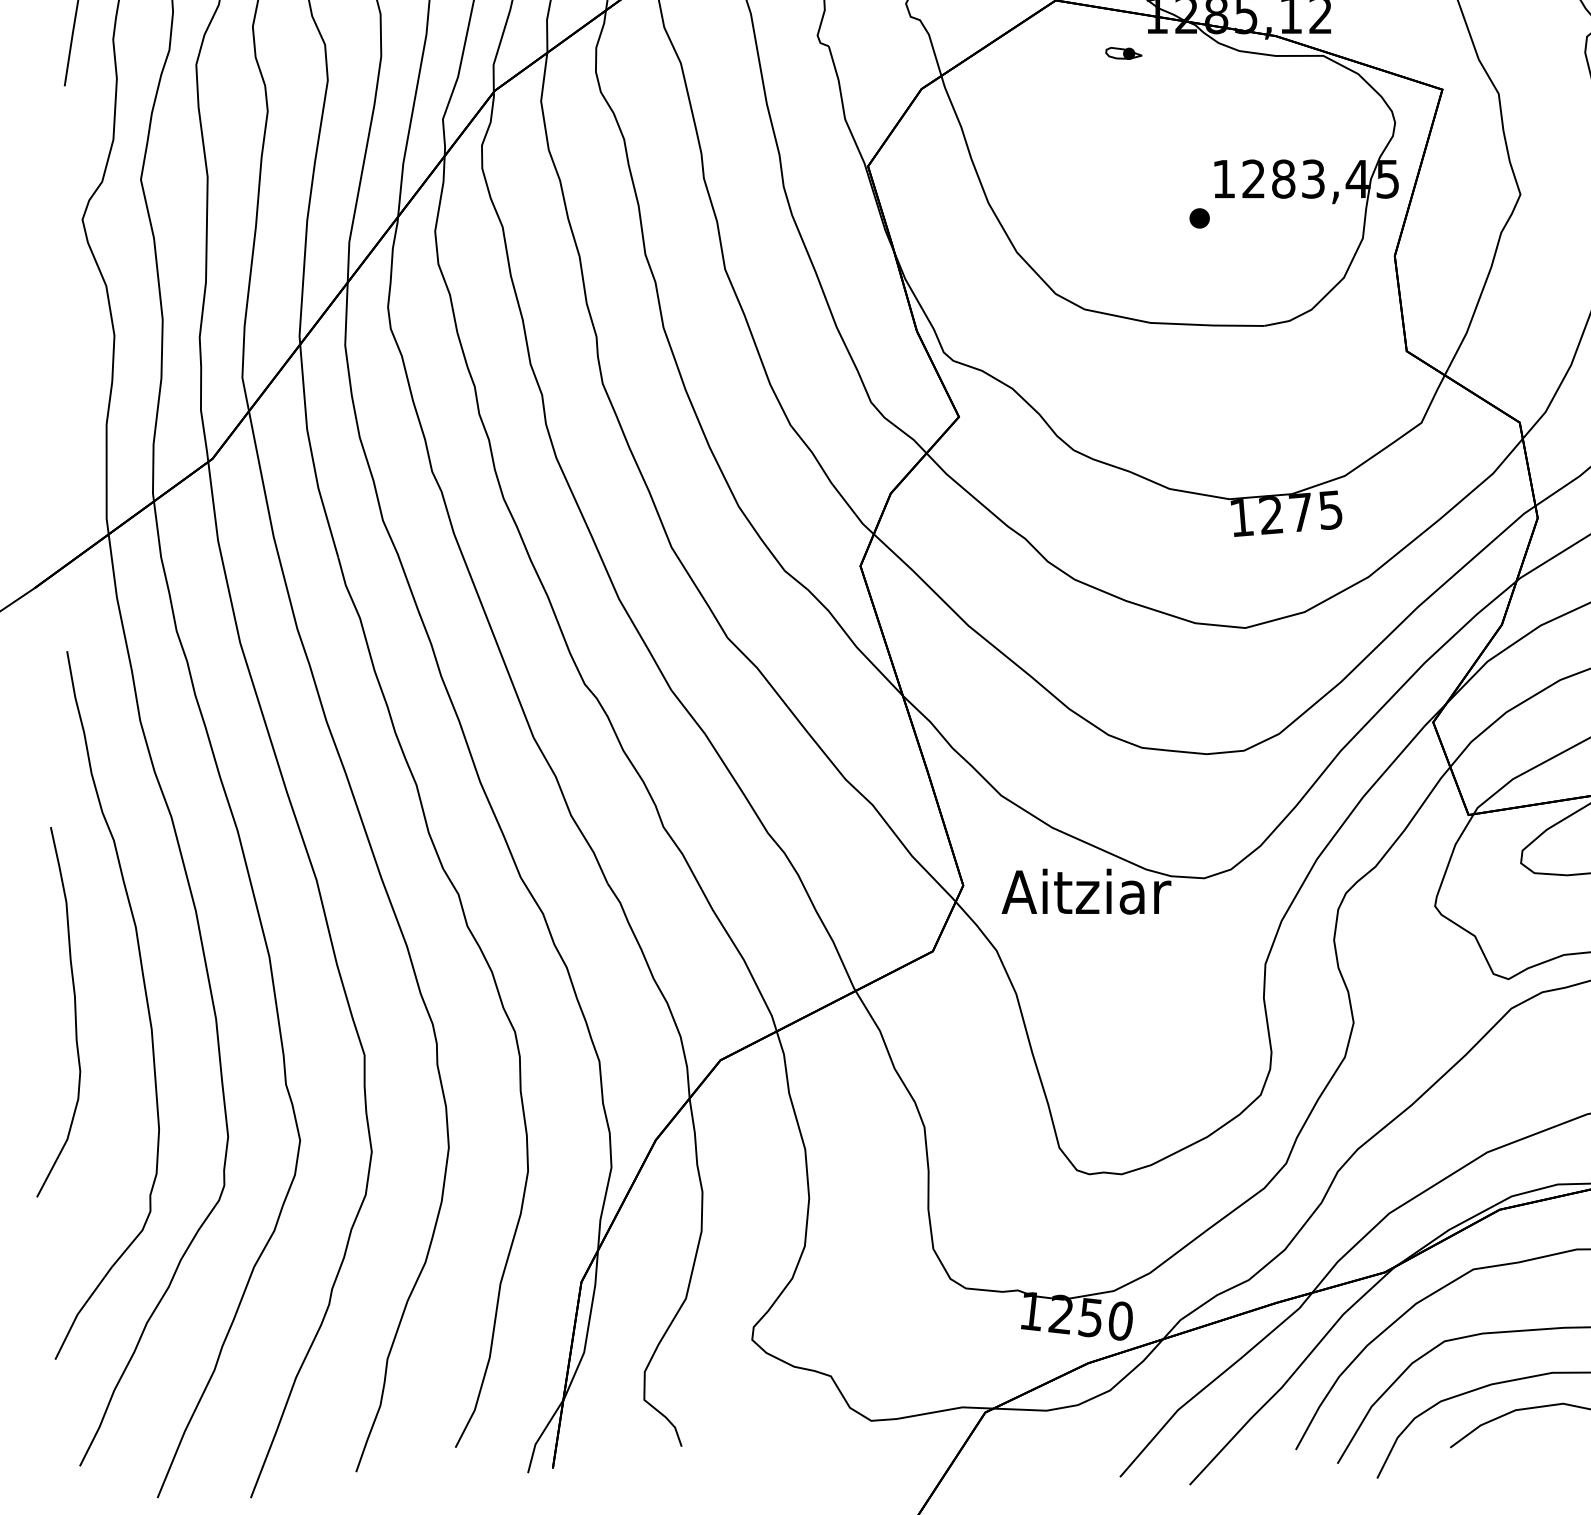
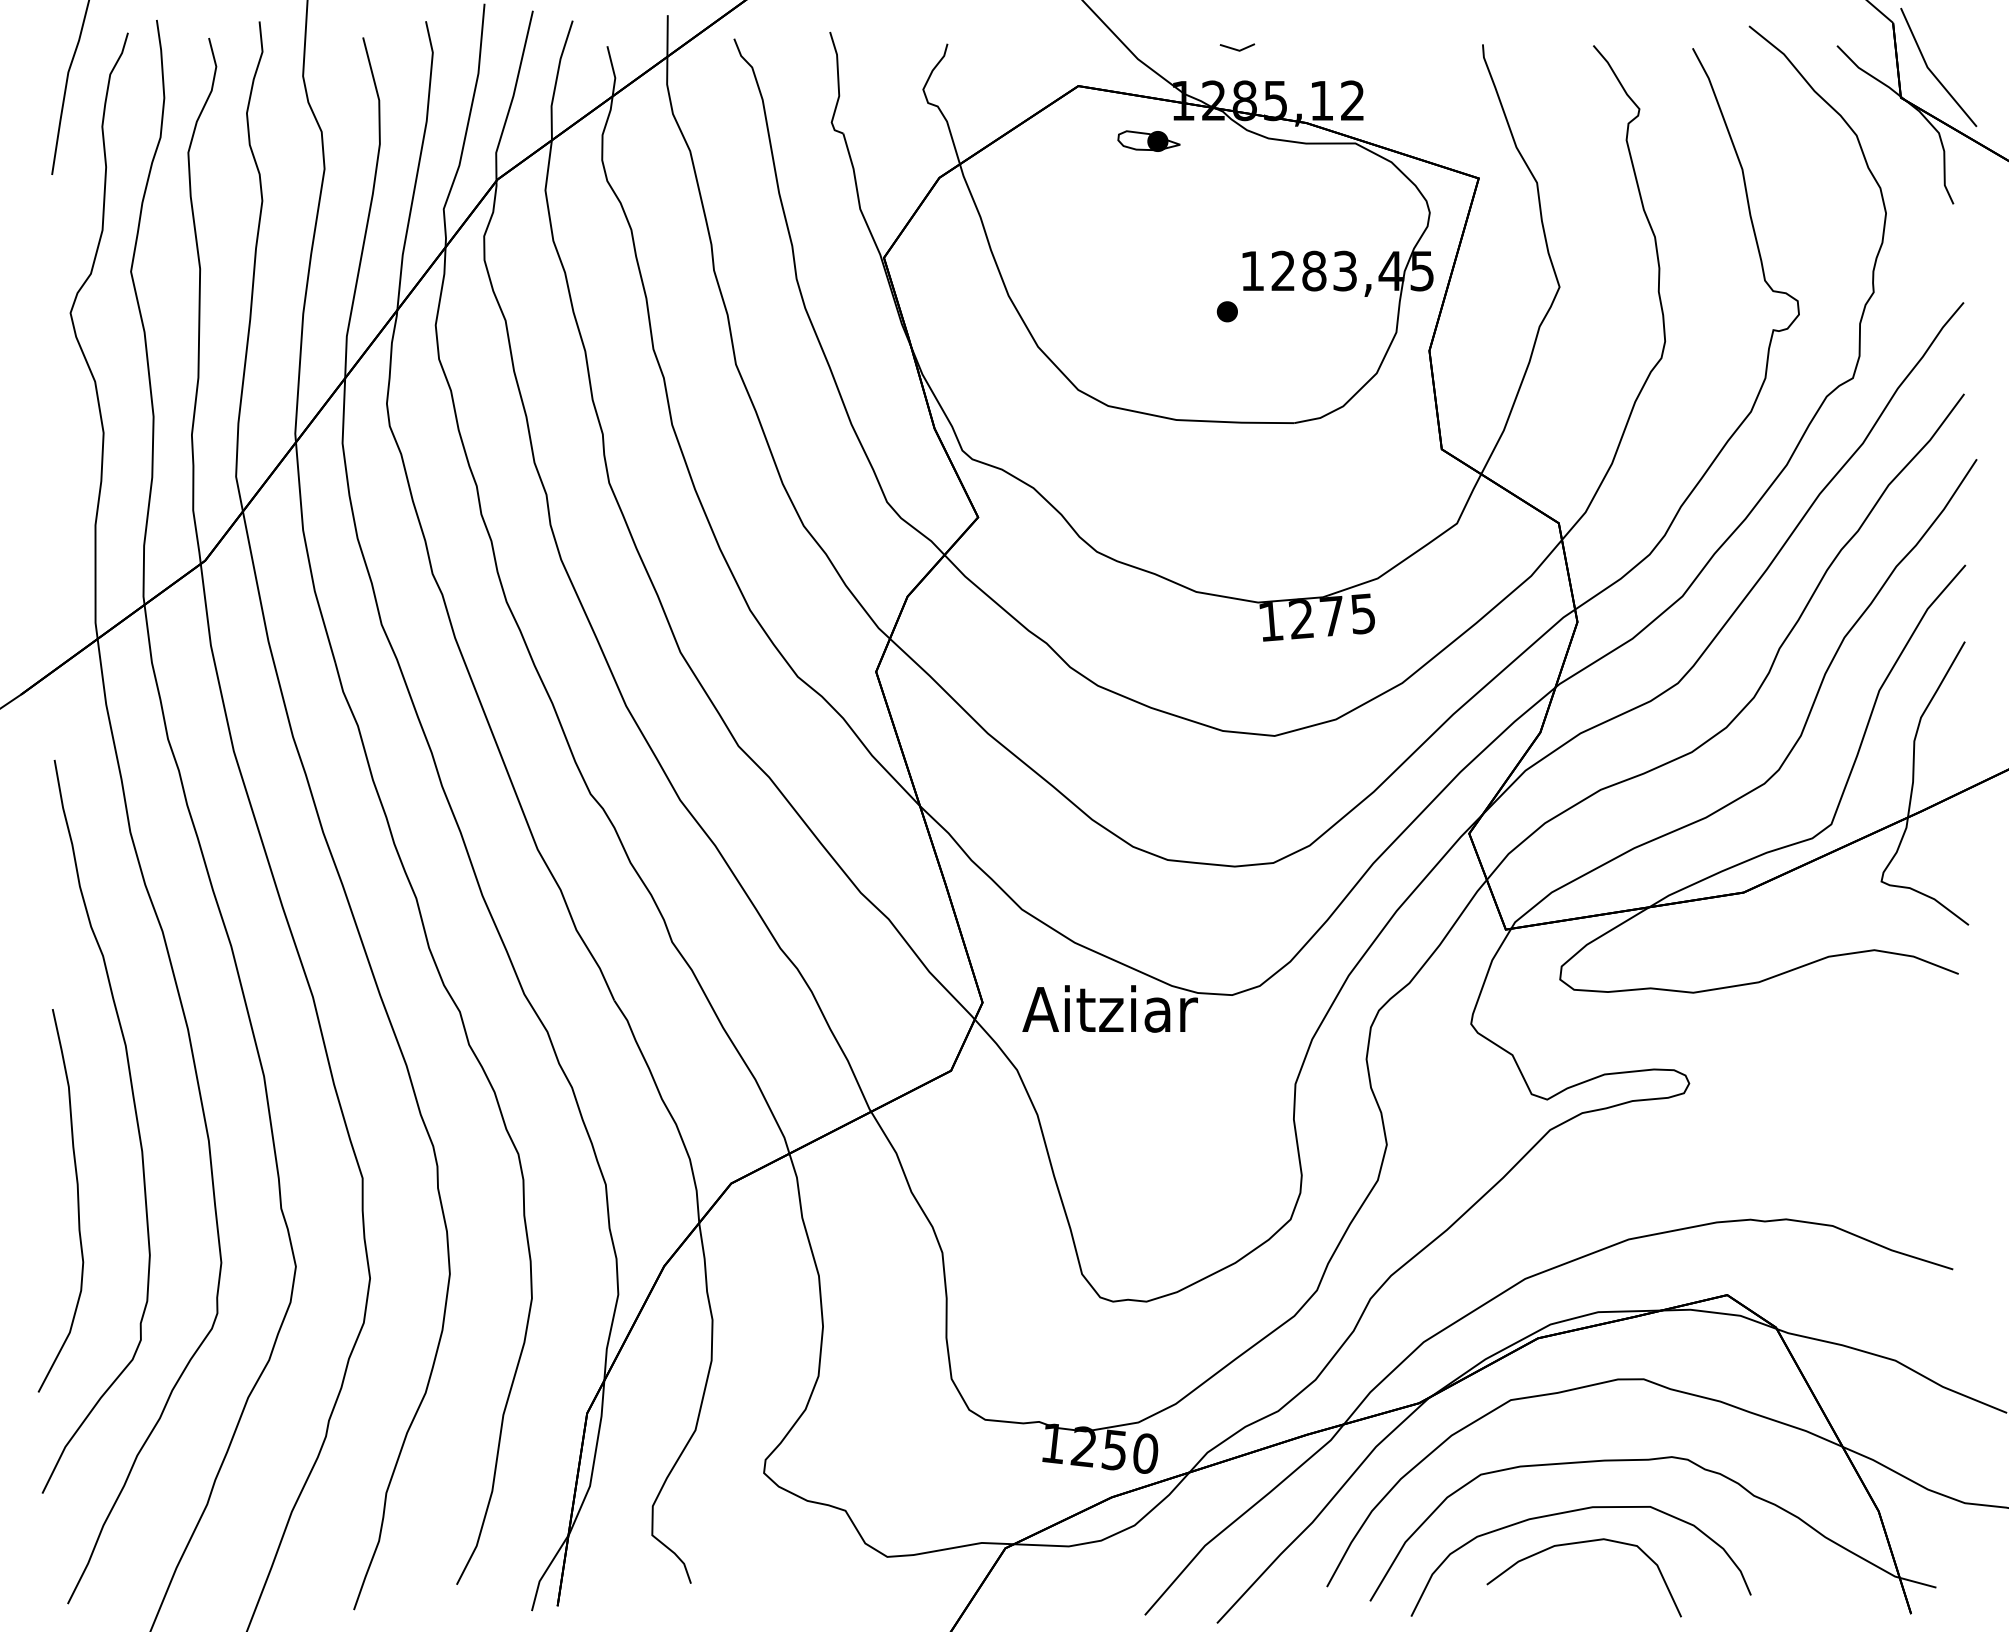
part: (1123, 53) -> (1148, 140), size x1.67
curve: (74, 1011) -> (77, 1200), moved

